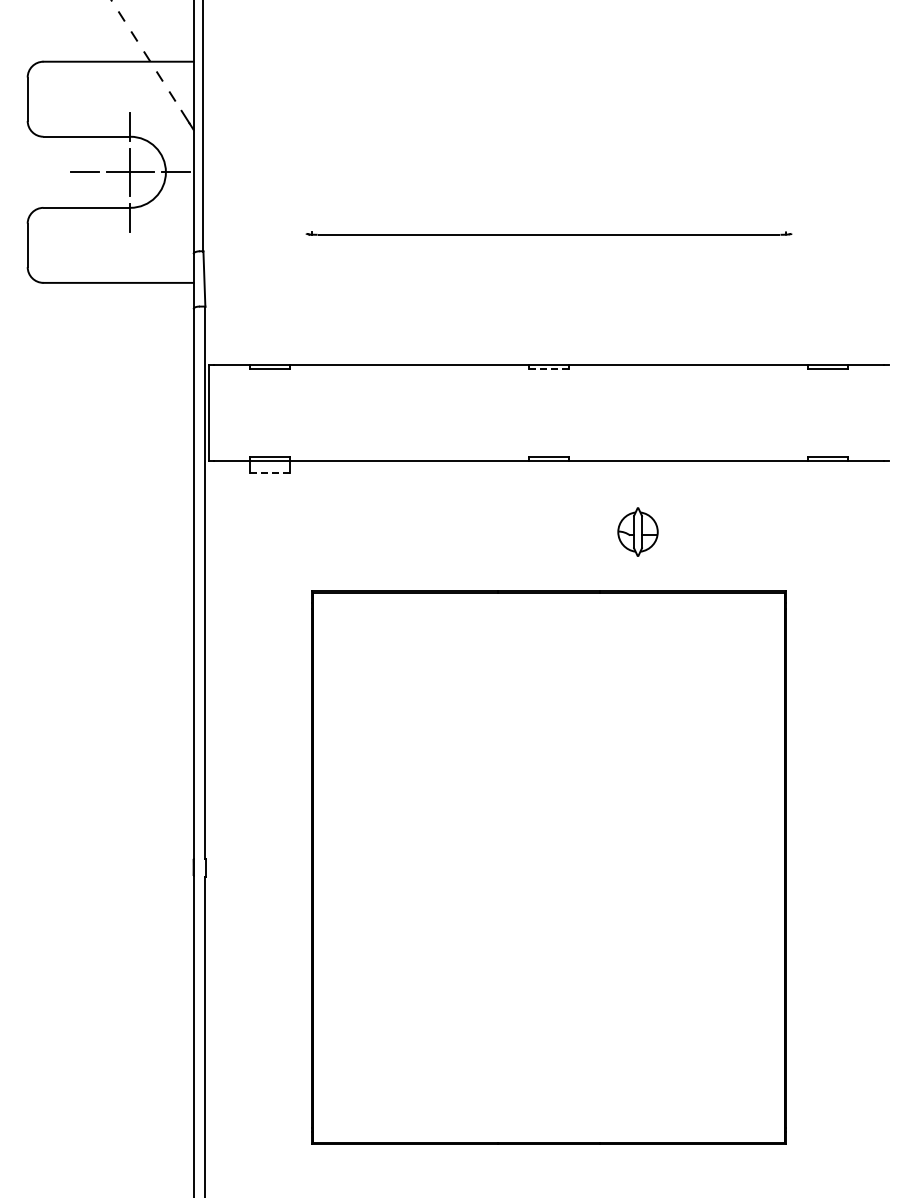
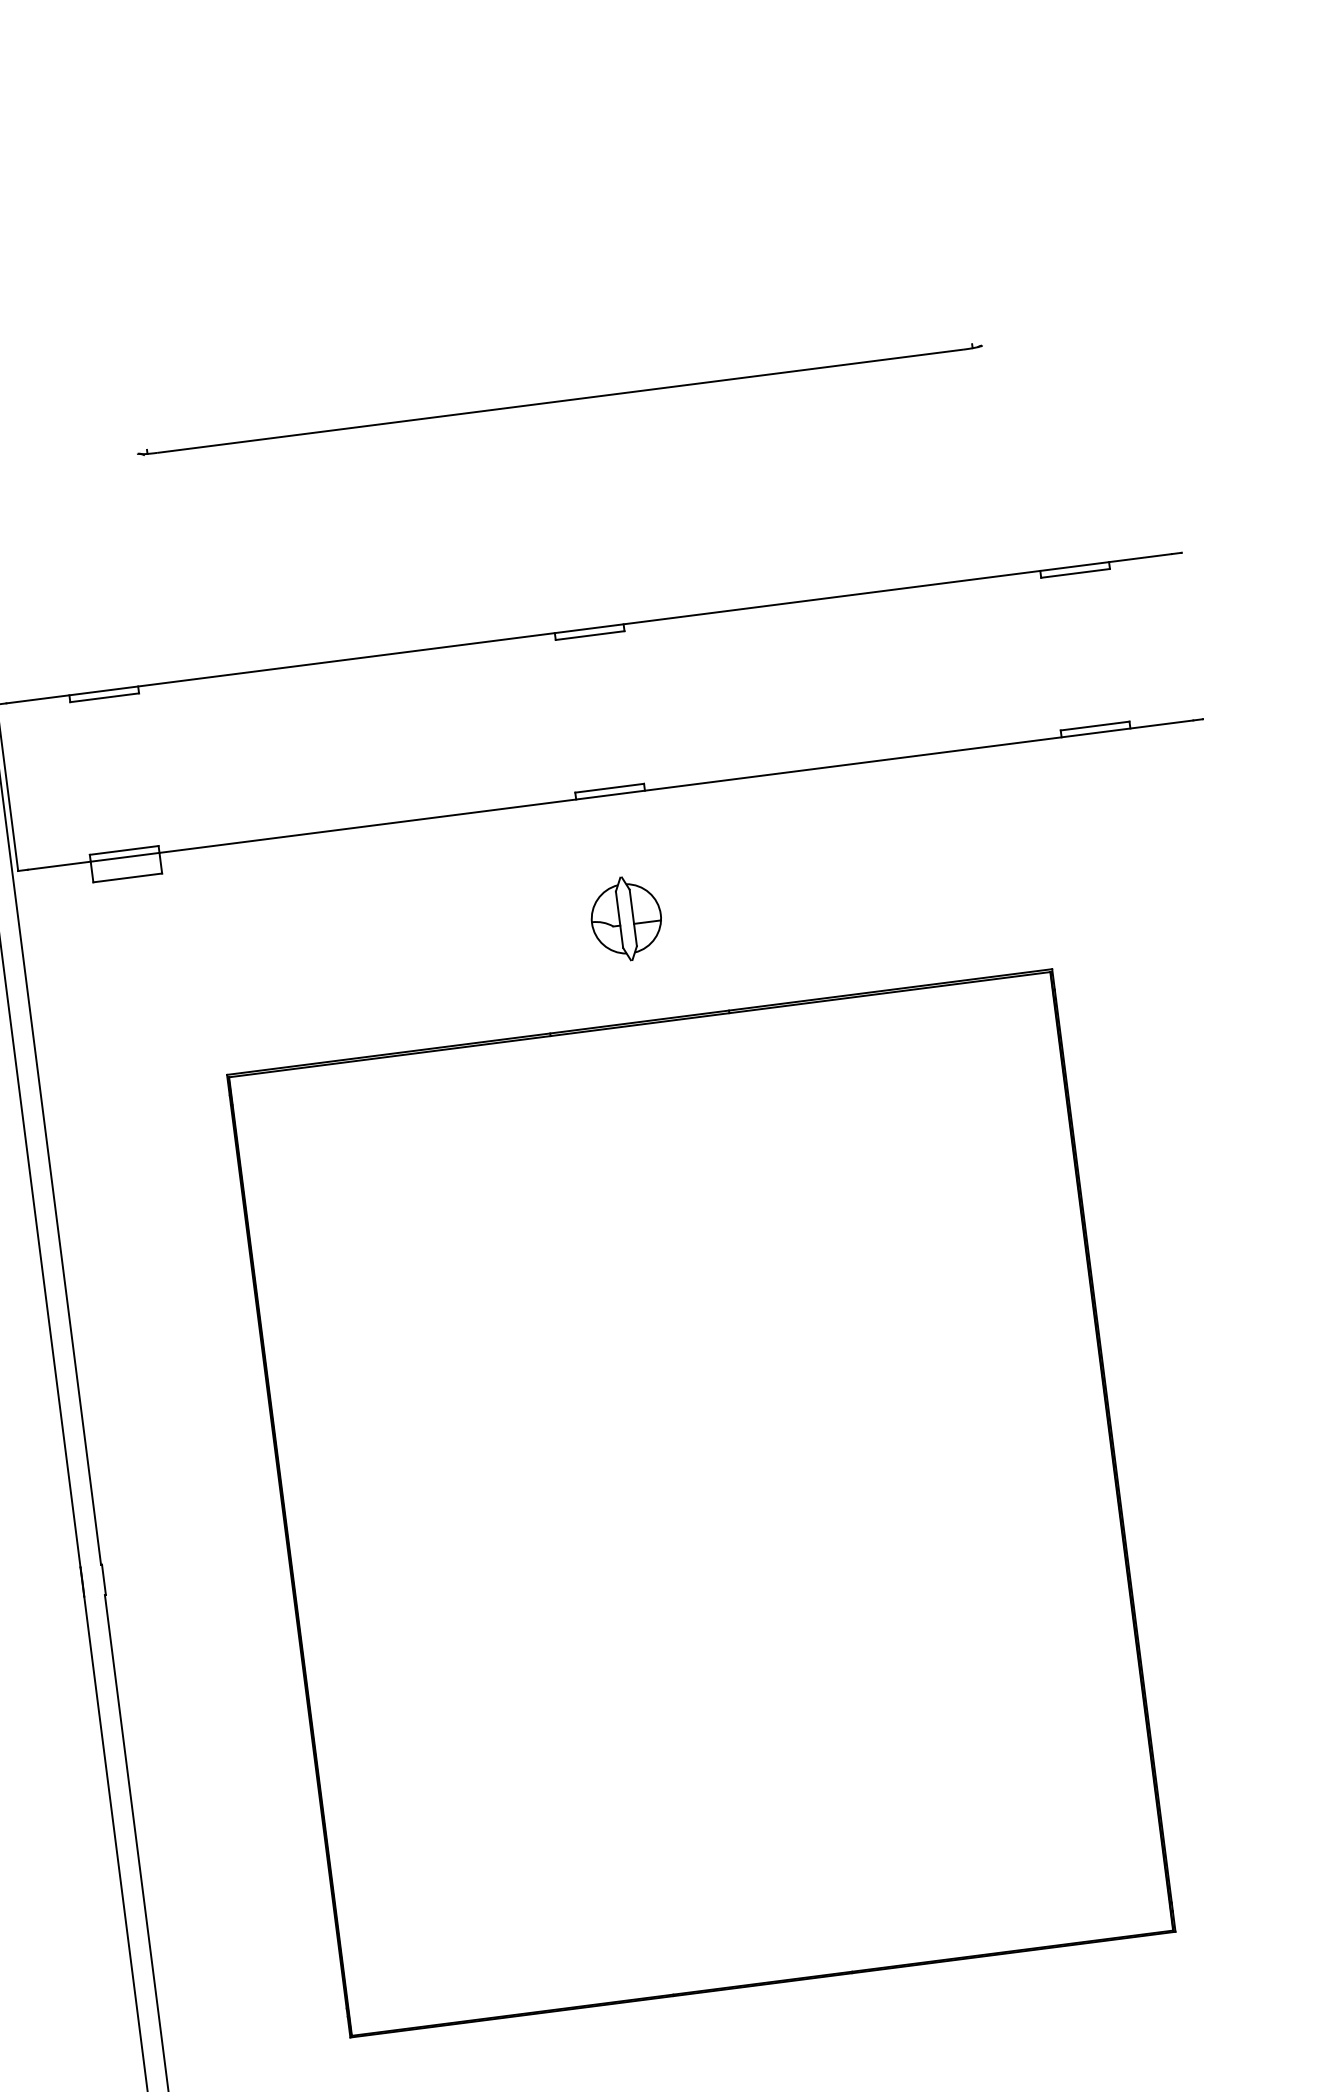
line: (549, 369) -> (590, 635), dashed -> solid
line: (270, 472) -> (128, 877), dashed -> solid
part: (637, 531) -> (625, 917), moved

